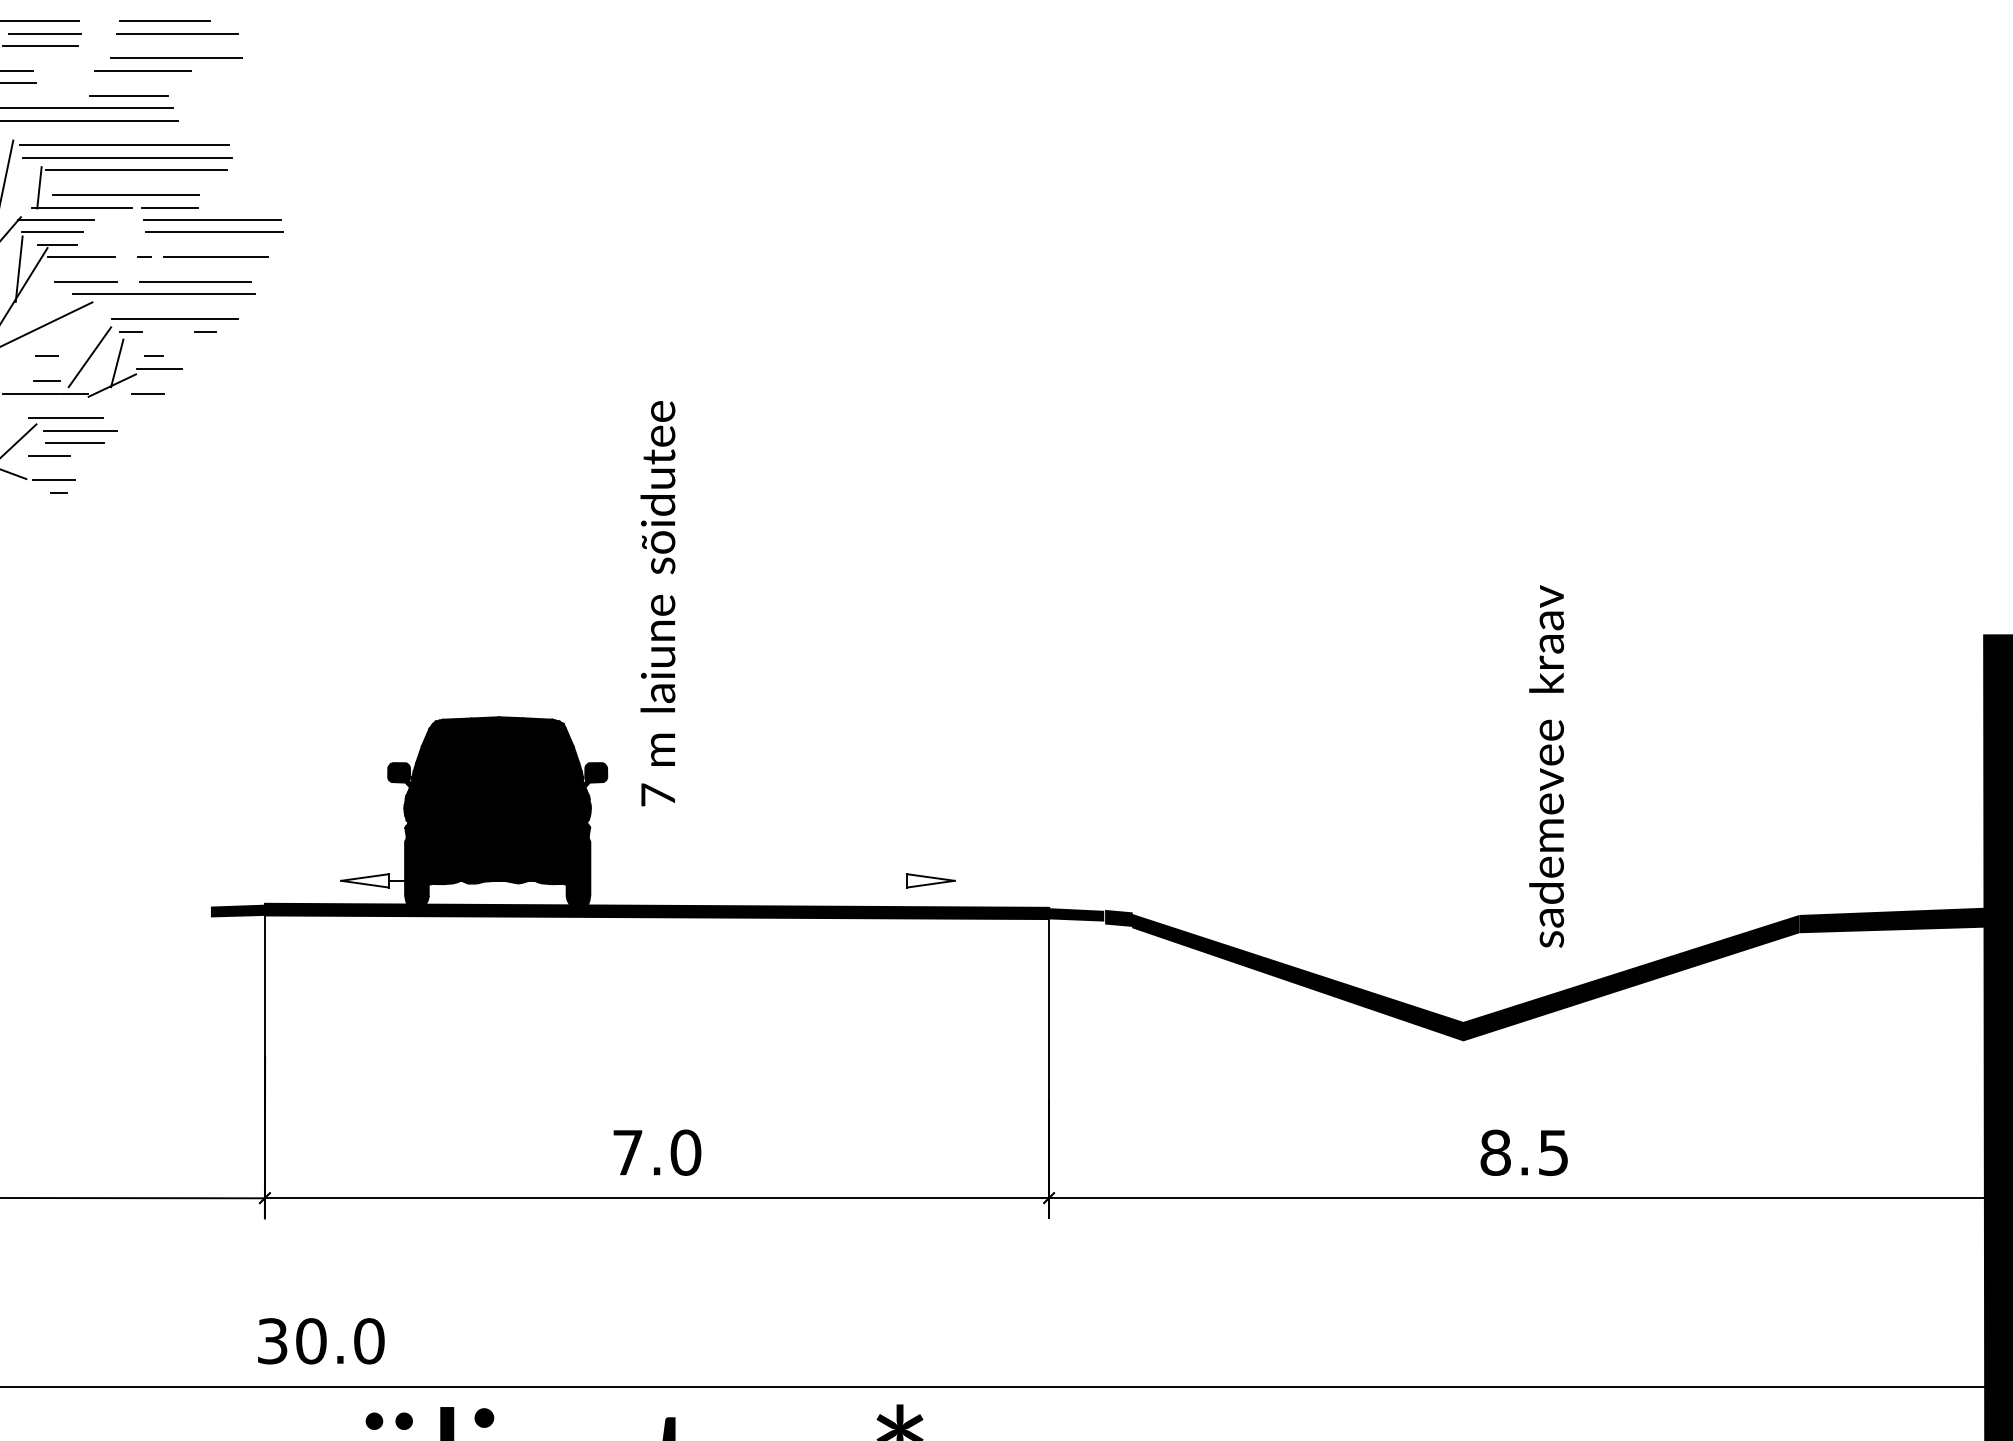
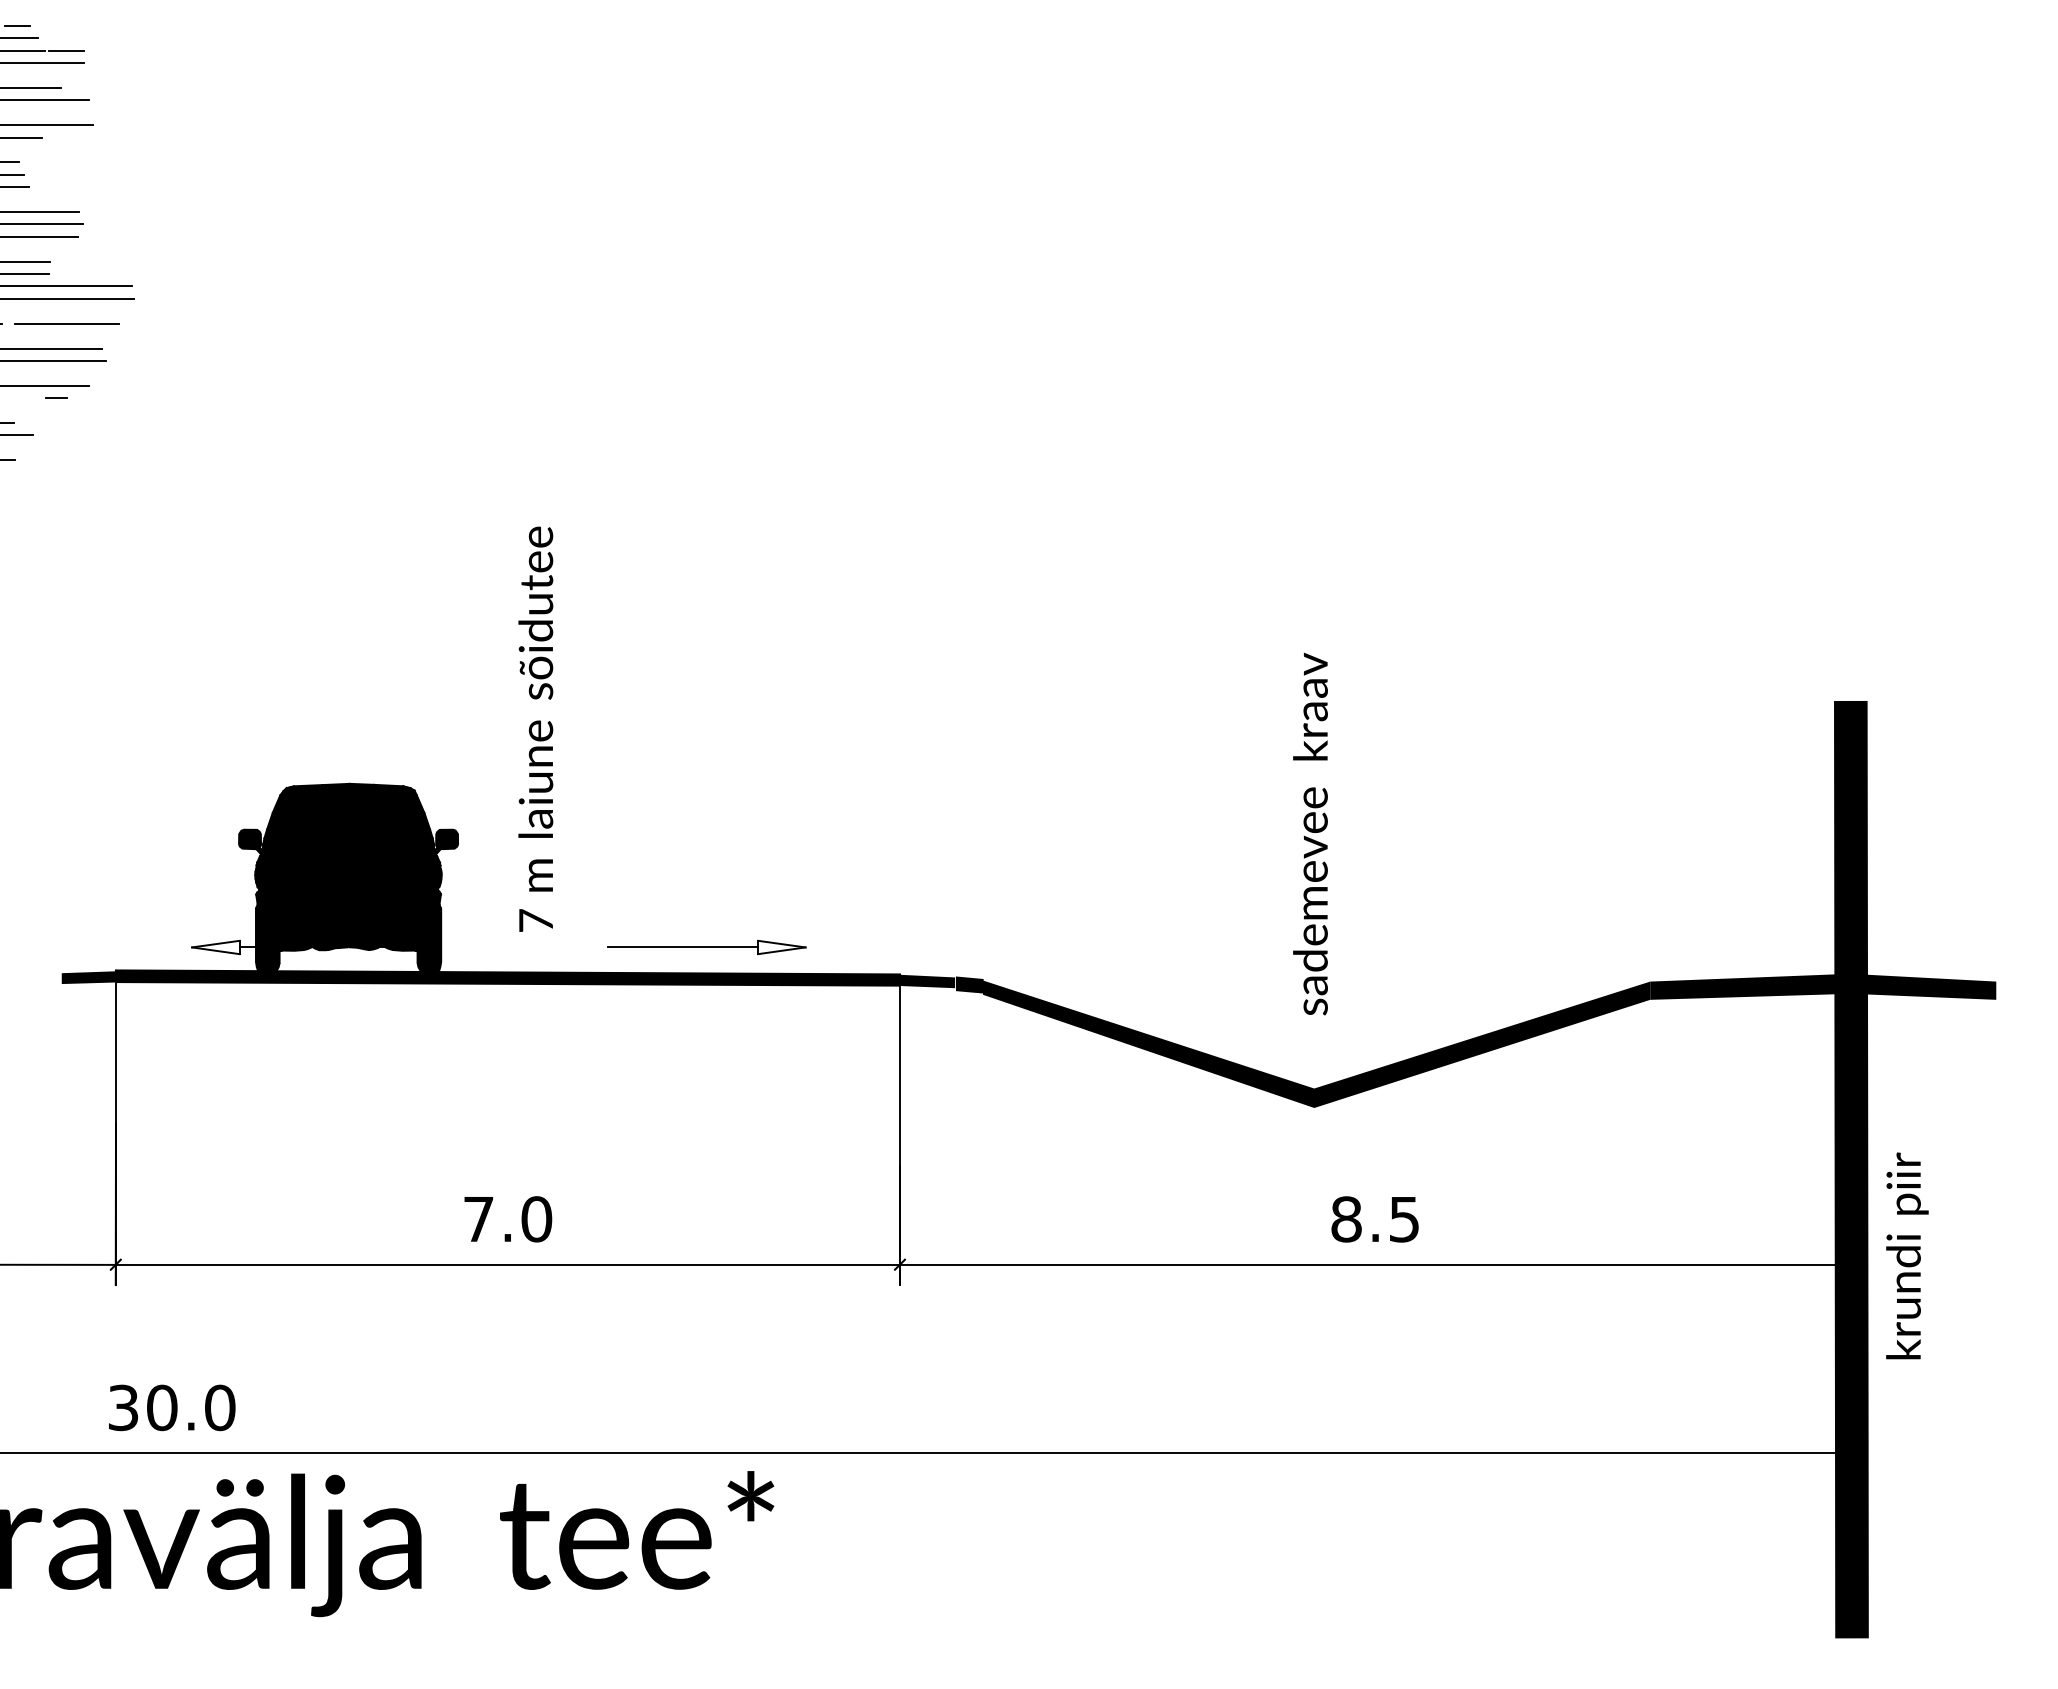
text: (657, 602) -> (535, 728), moved
text: (1546, 765) -> (1310, 833), moved
line: (832, 880) -> (683, 947), added

